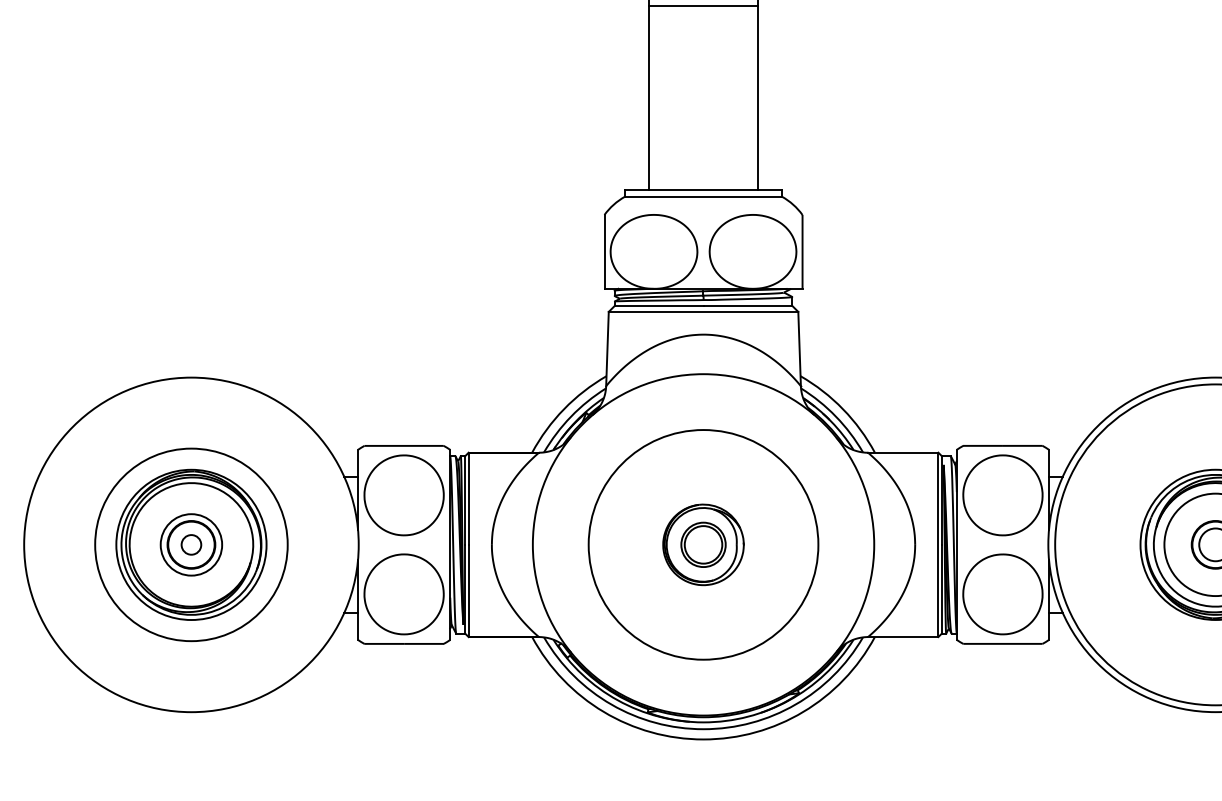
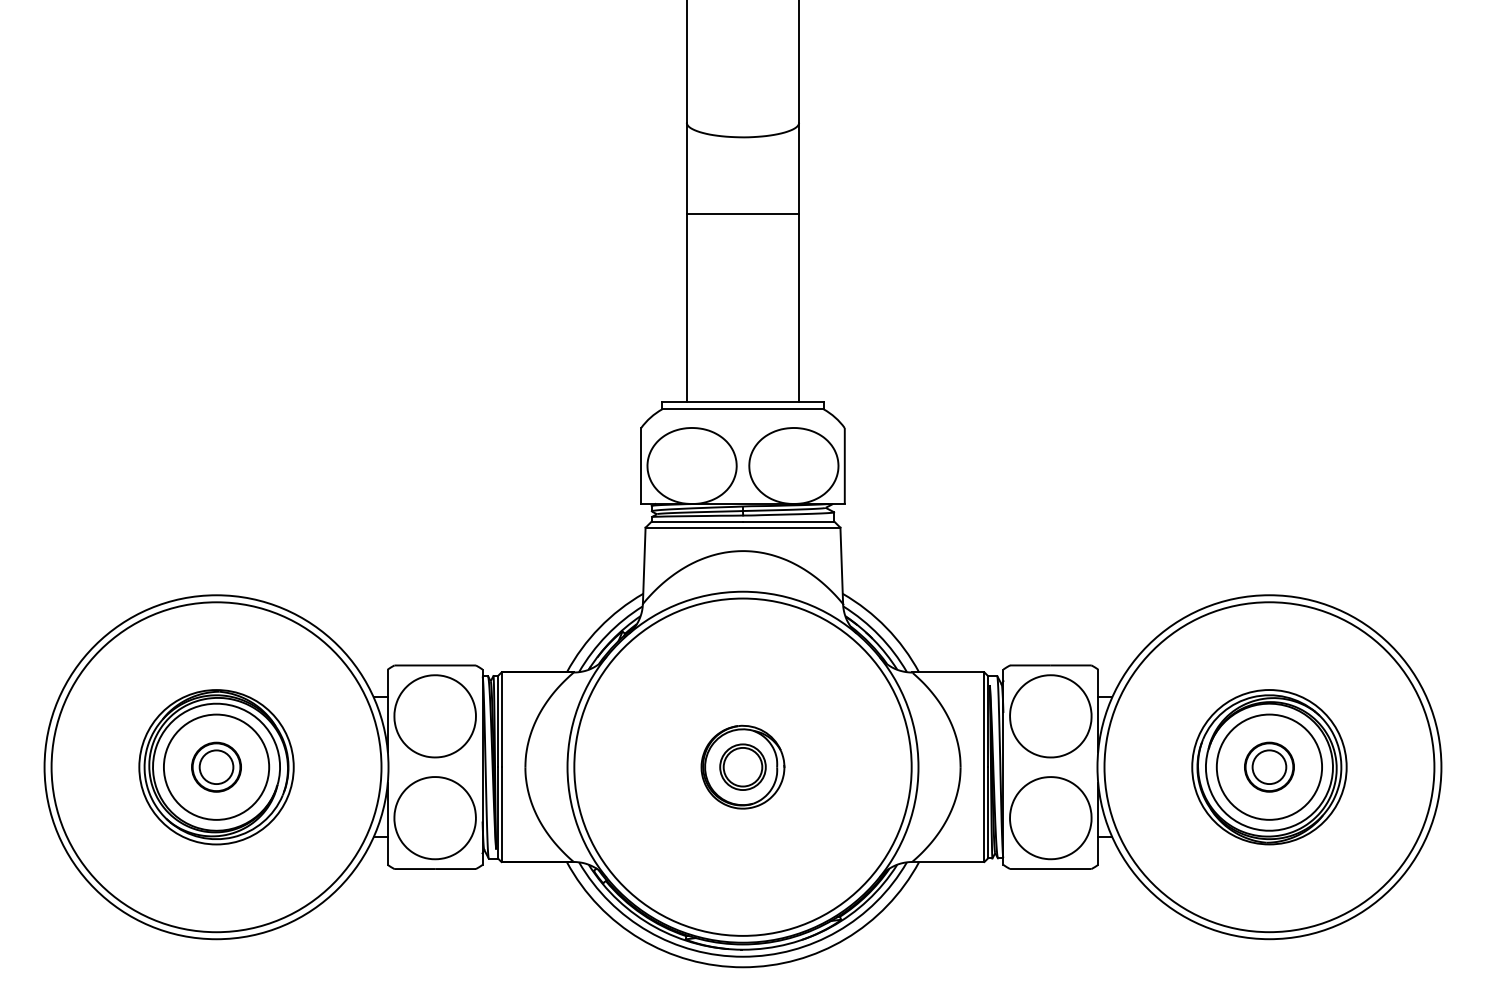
circle: (191, 544) -> (216, 766), size x1.67
circle: (703, 544) -> (742, 766), size x1.43
circle: (191, 545) -> (216, 767), size x1.67
circle: (191, 545) -> (216, 767), size x1.67

